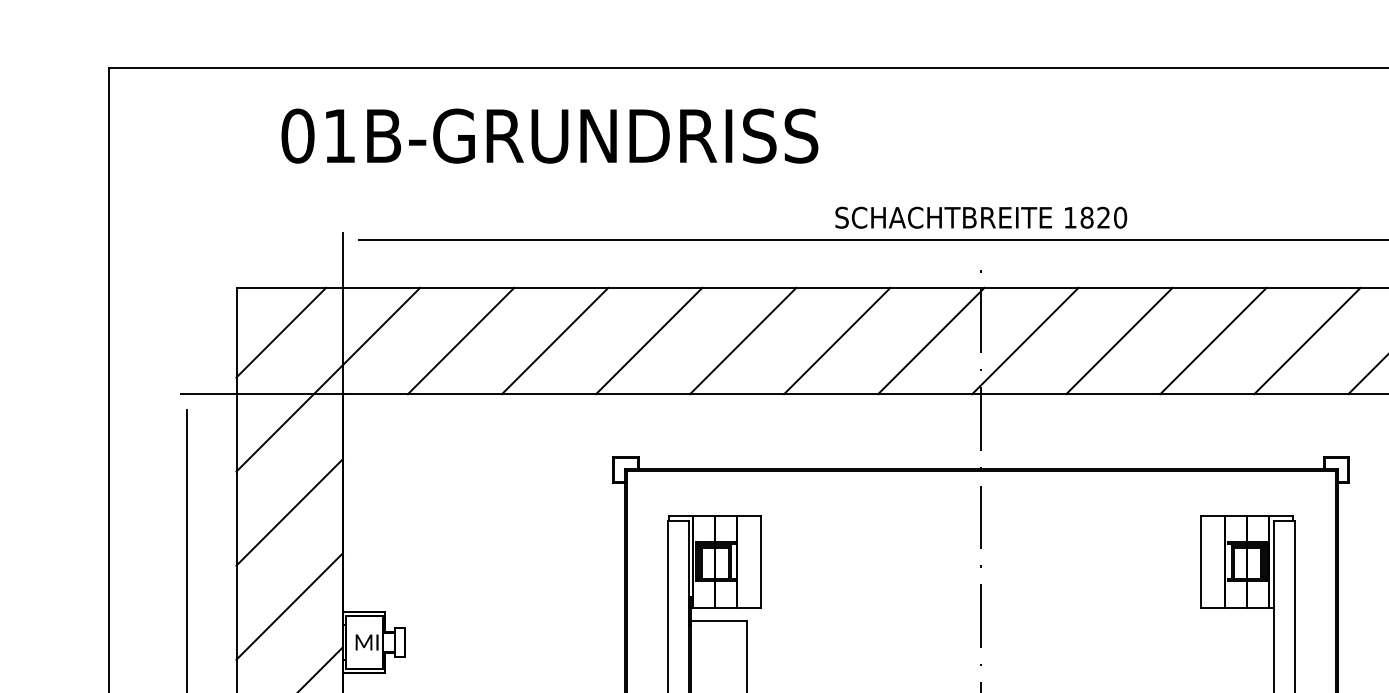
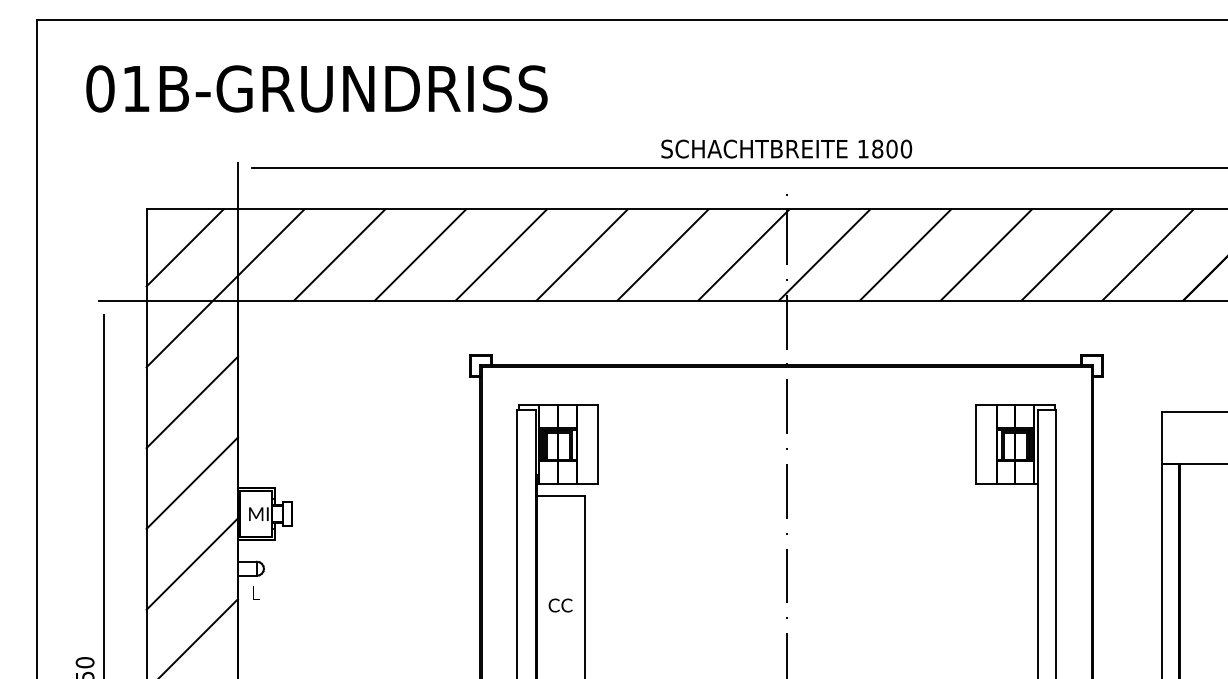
text: (549, 135) -> (316, 88), moved
text: (1103, 217) -> (891, 148), 1820 -> 1800

